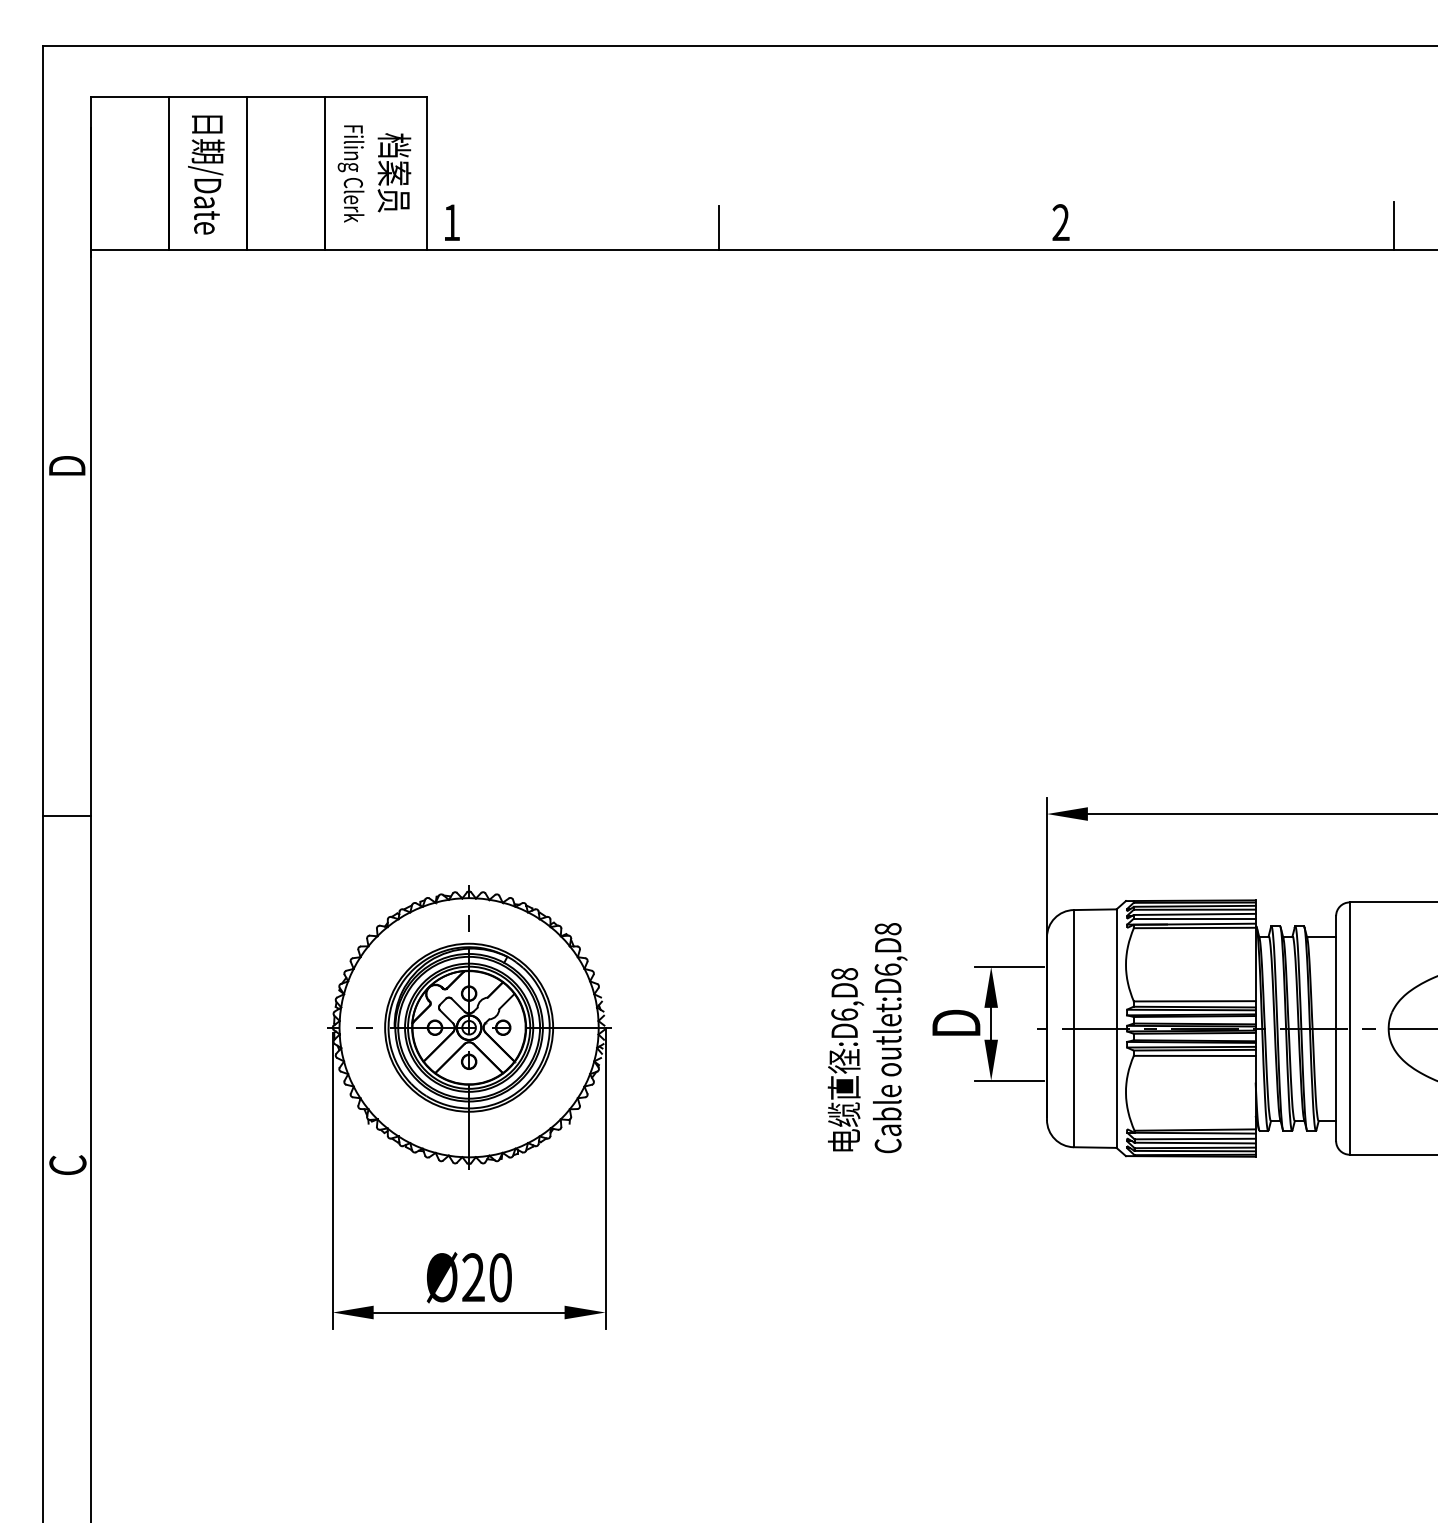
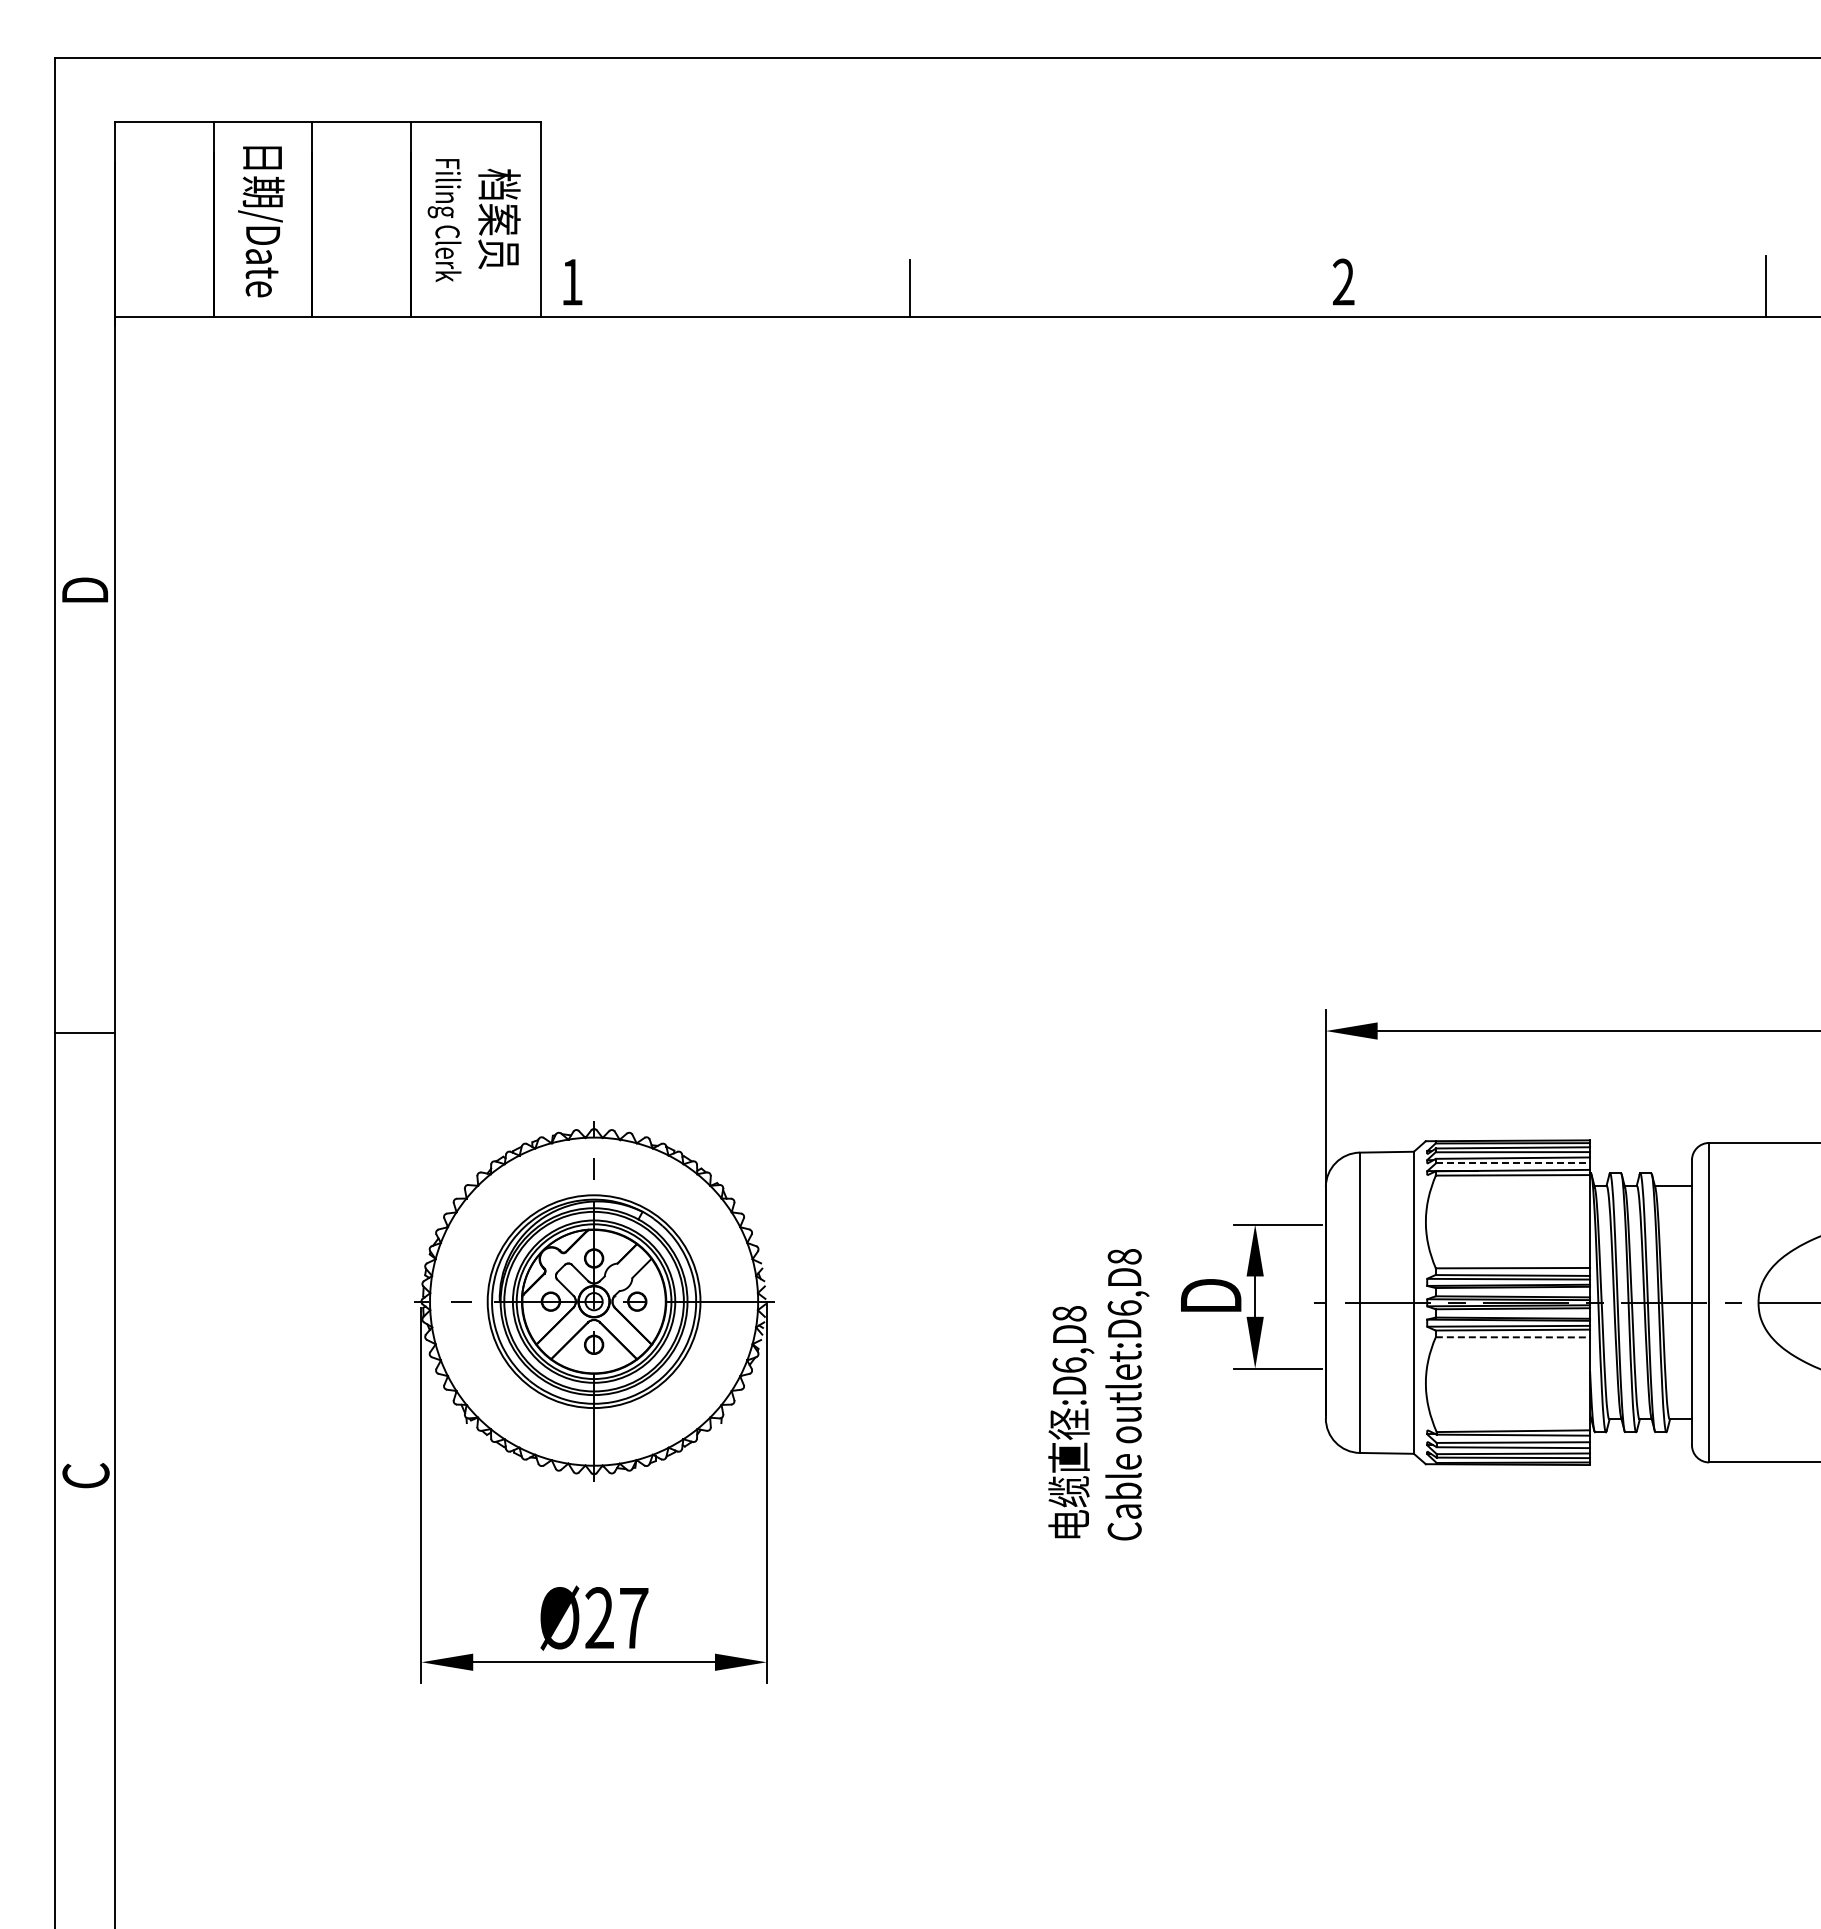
line: (1195, 918) -> (1513, 1163), solid -> dashed
text: (867, 1037) -> (1098, 1394), moved
line: (1195, 1056) -> (1513, 1337), solid -> dashed
text: (501, 1277) -> (634, 1618), 20 -> 27

